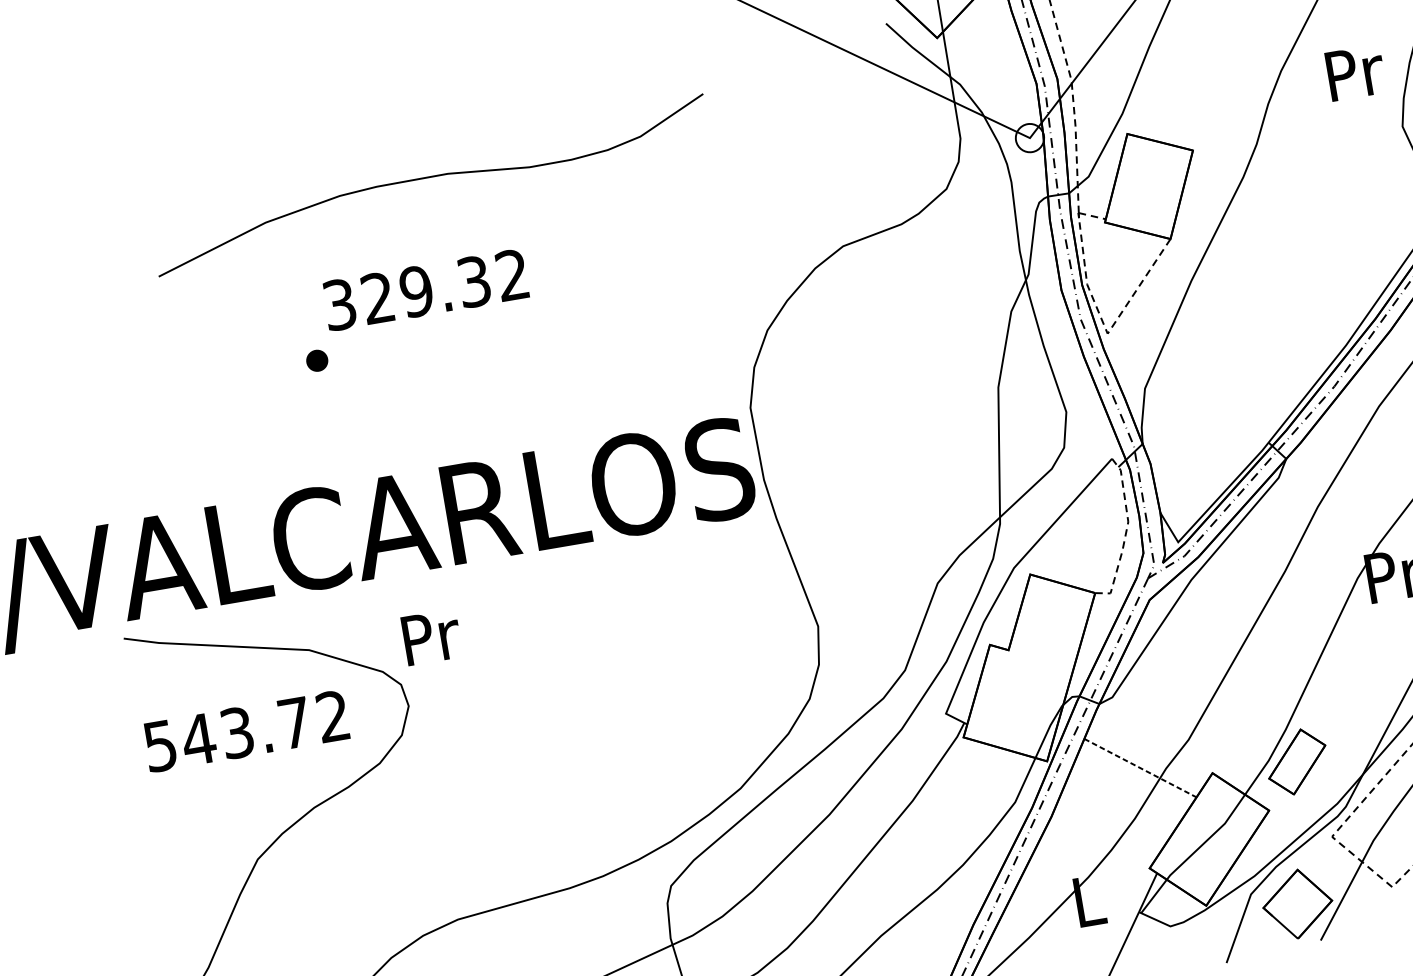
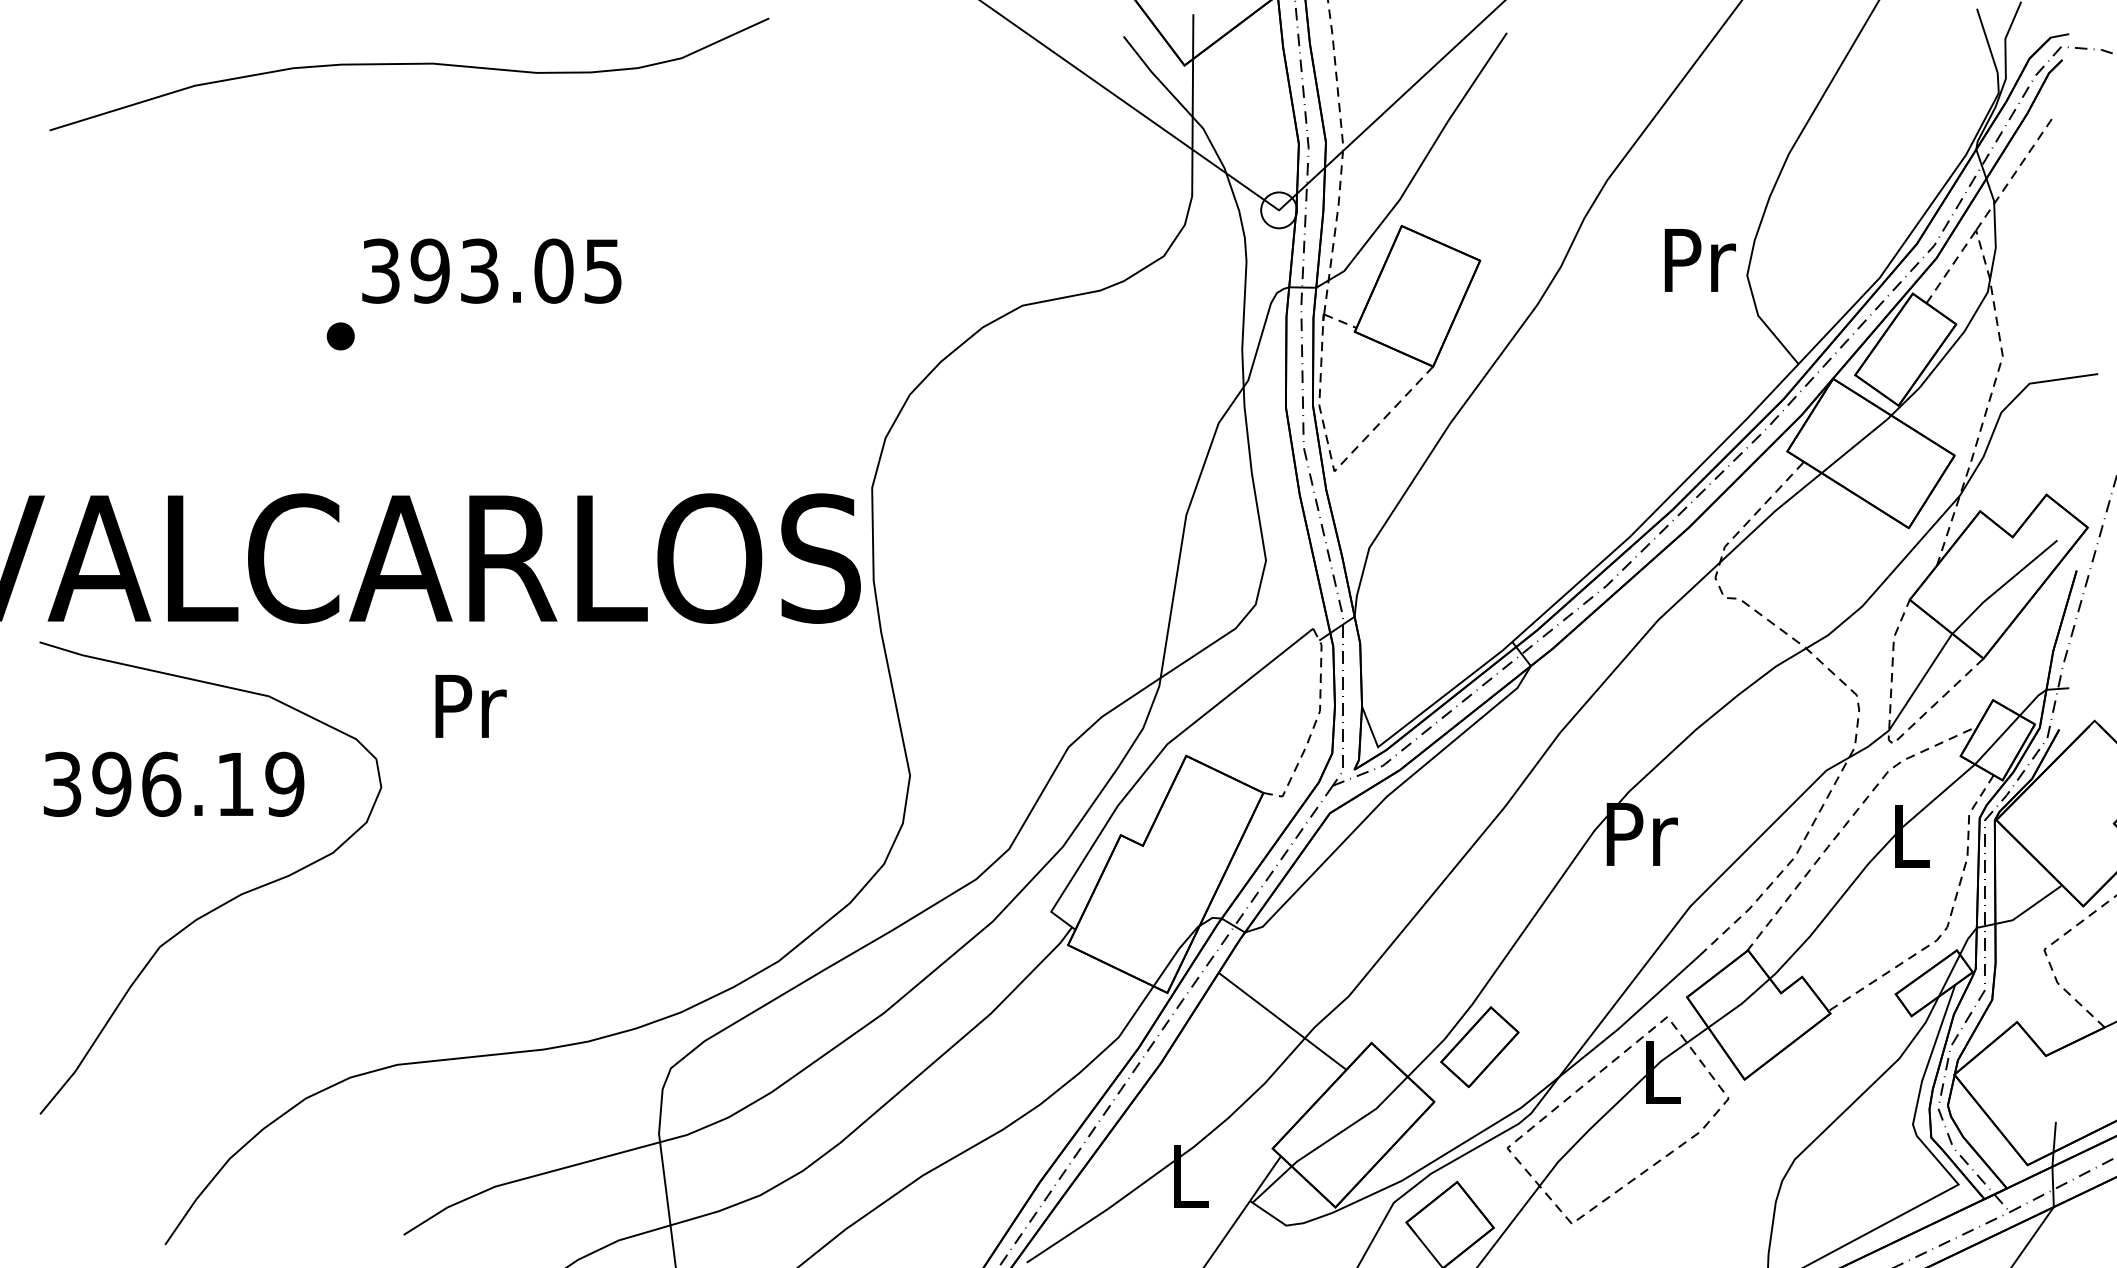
text: (1355, 73) -> (1699, 260), moved
curve: (429, 177) -> (409, 64), moved
text: (444, 286) -> (515, 270), 329.32 -> 393.05
text: (431, 637) -> (470, 706), moved
text: (247, 731) -> (174, 784), 543.72 -> 396.19
line: (1141, 768) -> (1283, 1021), dashed -> solid

